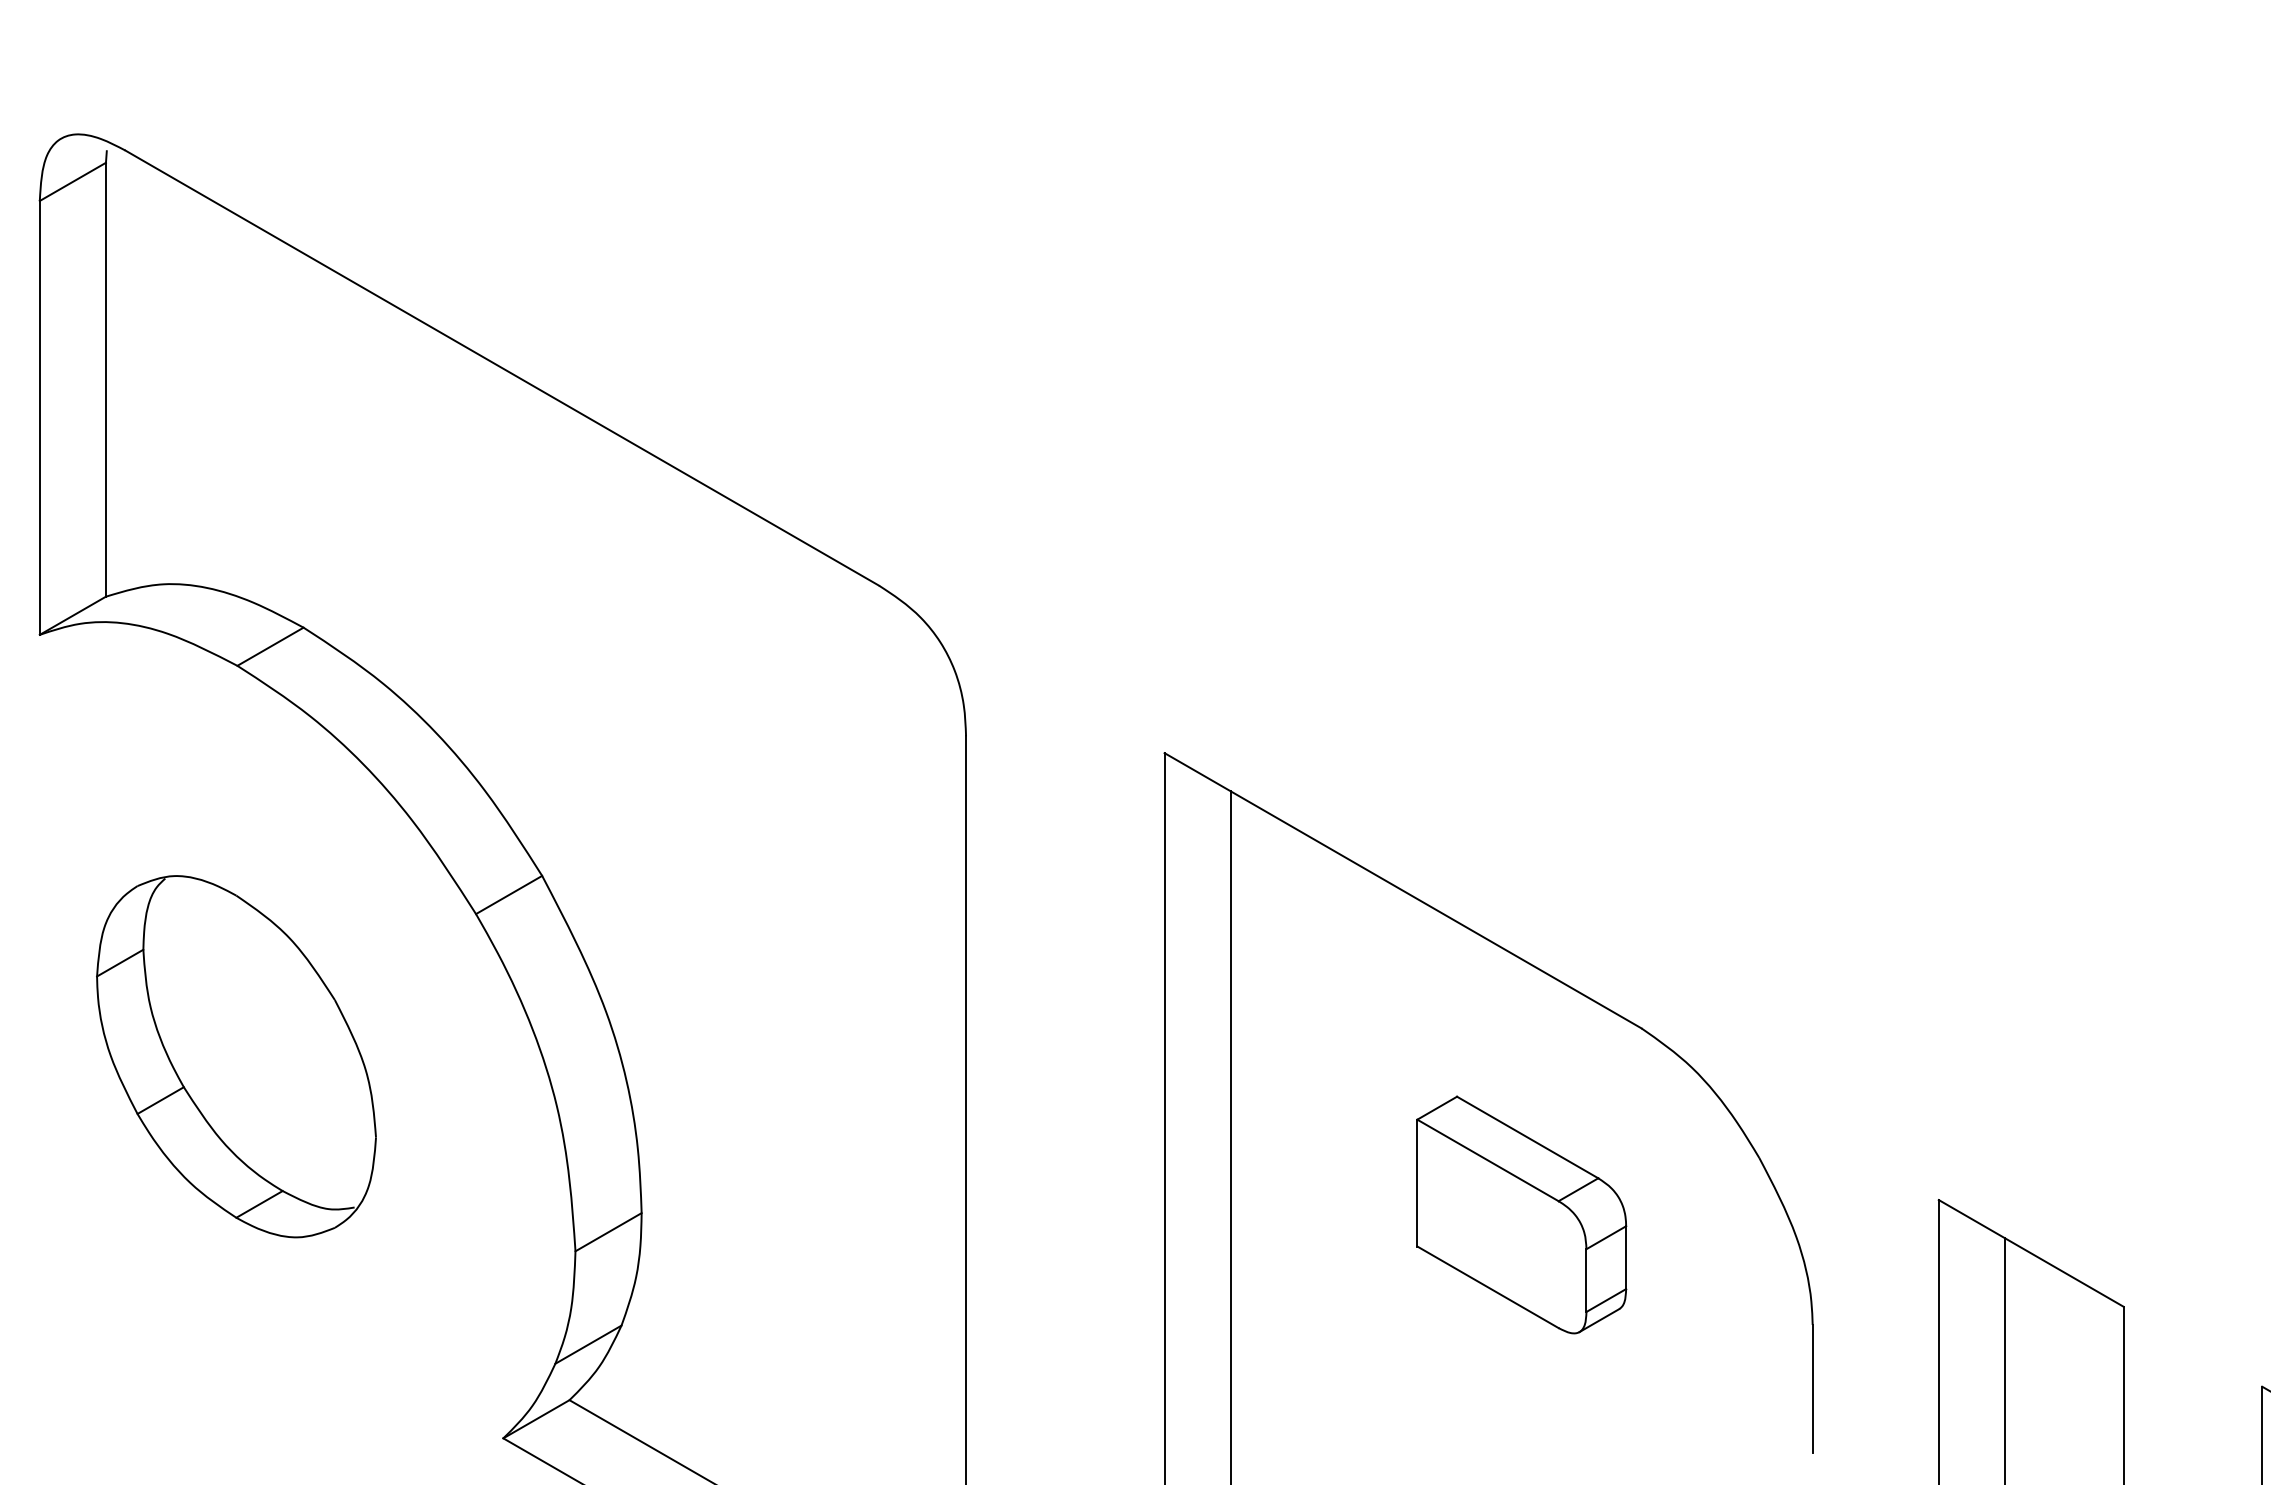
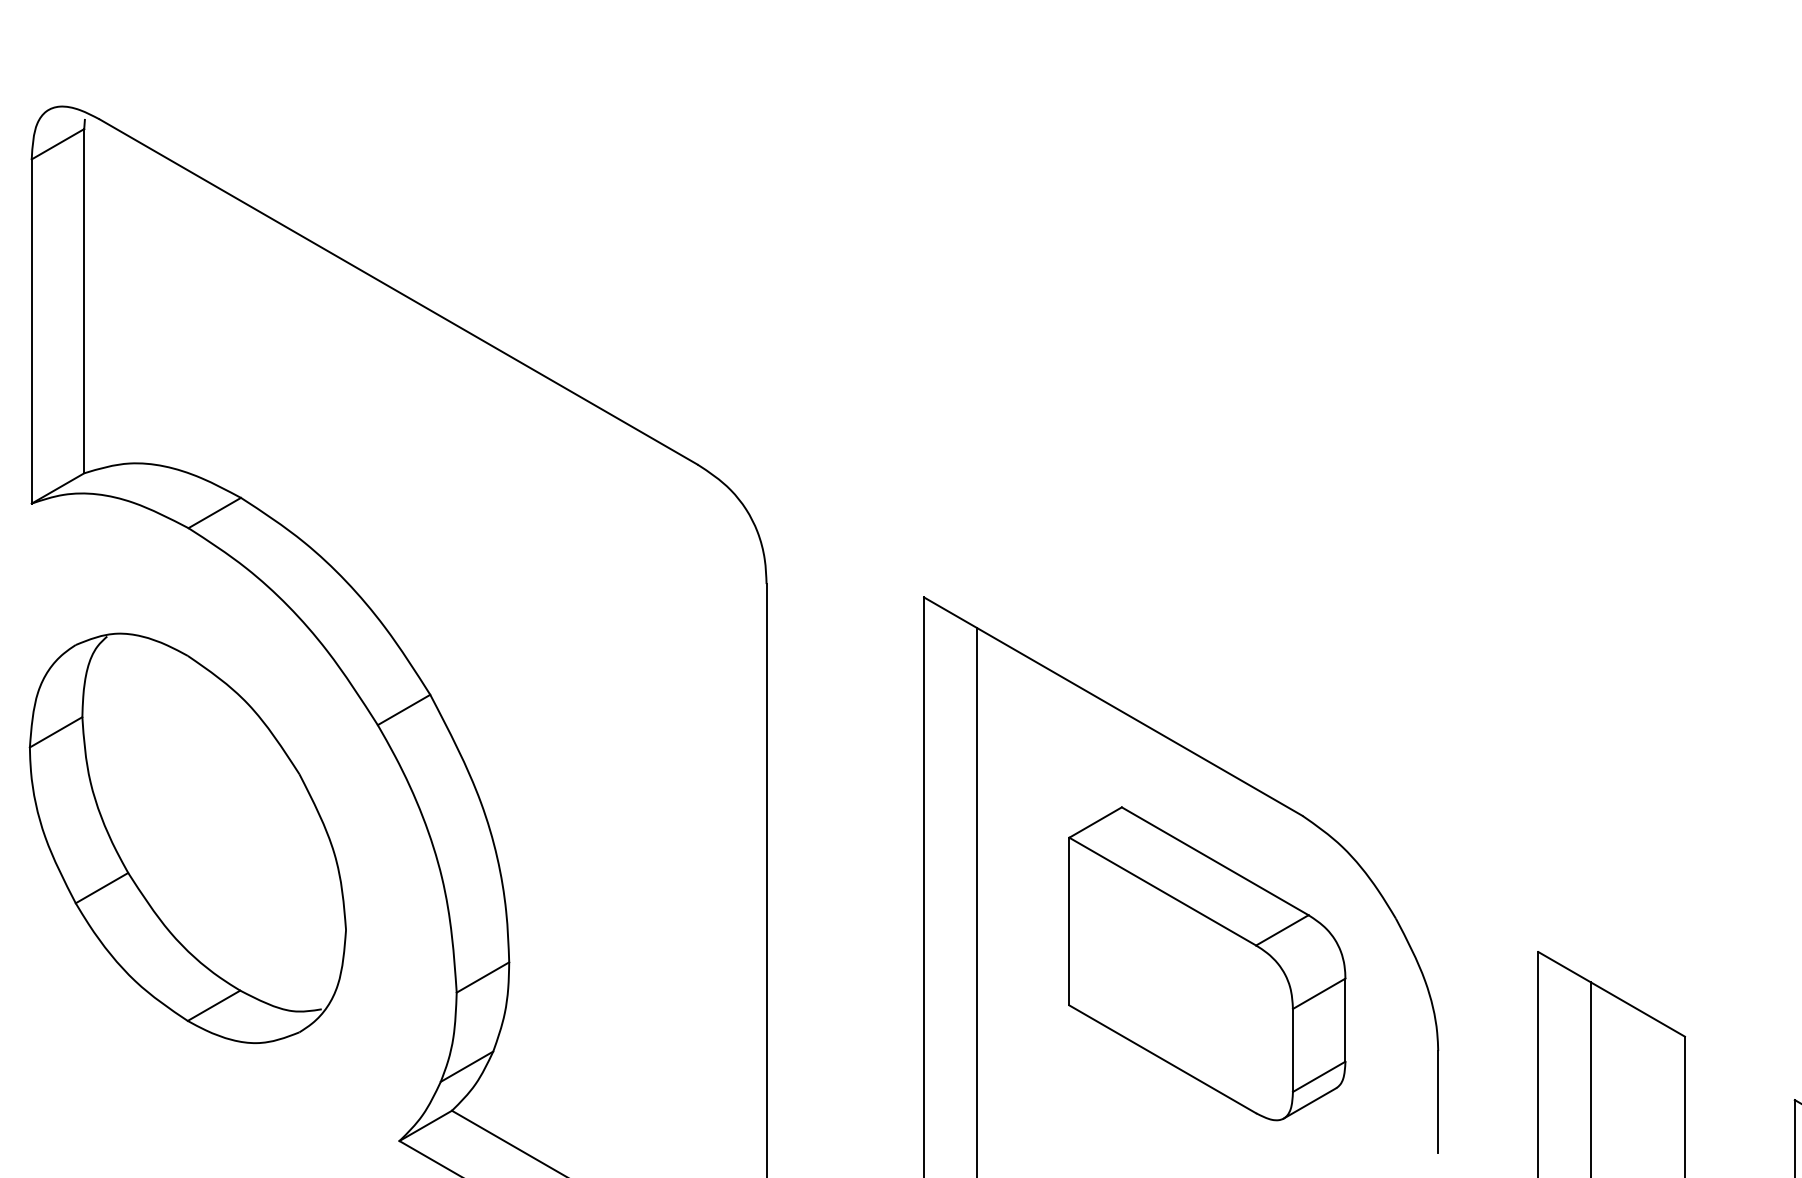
part: (236, 1055) -> (187, 837), size x1.43
part: (1521, 1214) -> (1207, 963), size x1.67

